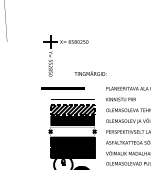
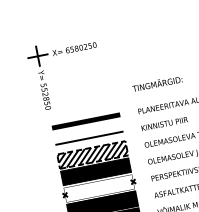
text: (90, 73) -> (157, 83), moved
line: (62, 88) -> (85, 121), moved

